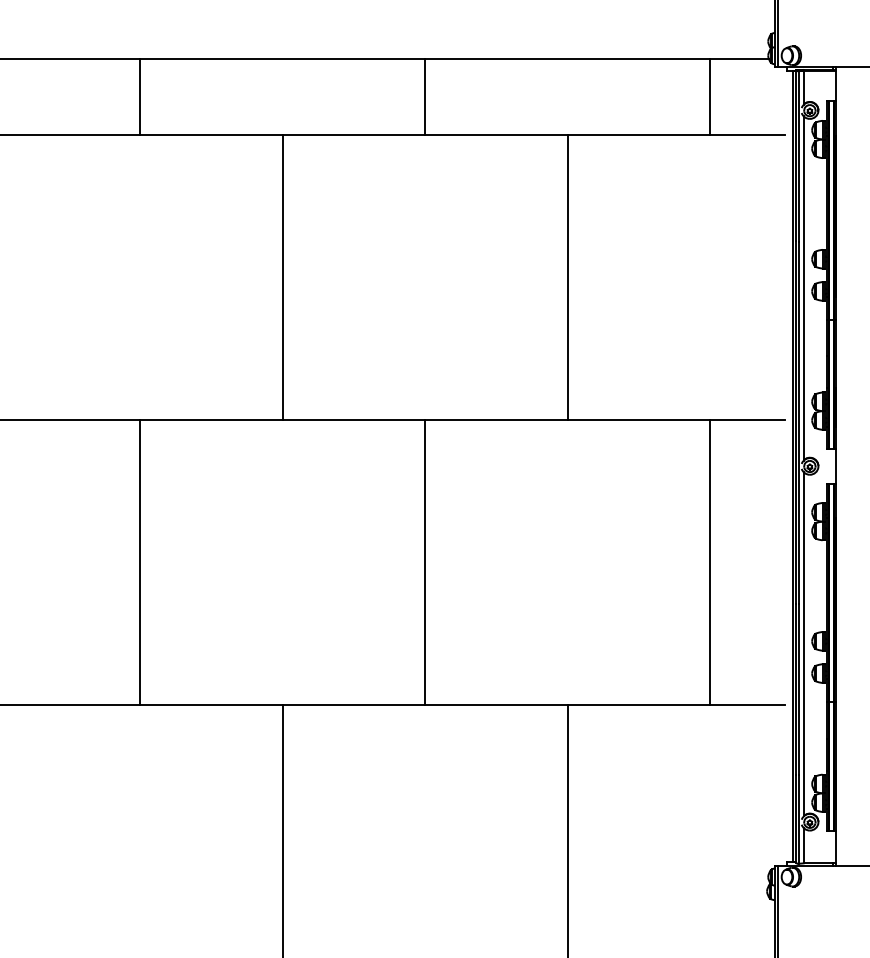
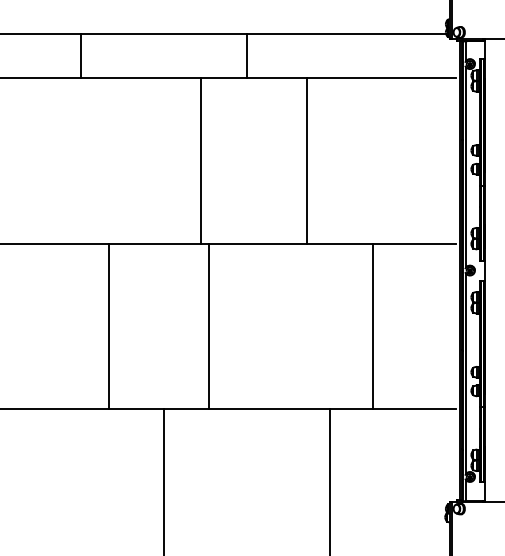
line: (710, 97) -> (412, 56), removed
line: (283, 276) -> (201, 160), moved
line: (567, 276) -> (306, 160), moved
line: (140, 562) -> (109, 326), moved
line: (424, 562) -> (208, 326), moved
line: (710, 562) -> (373, 326), moved

